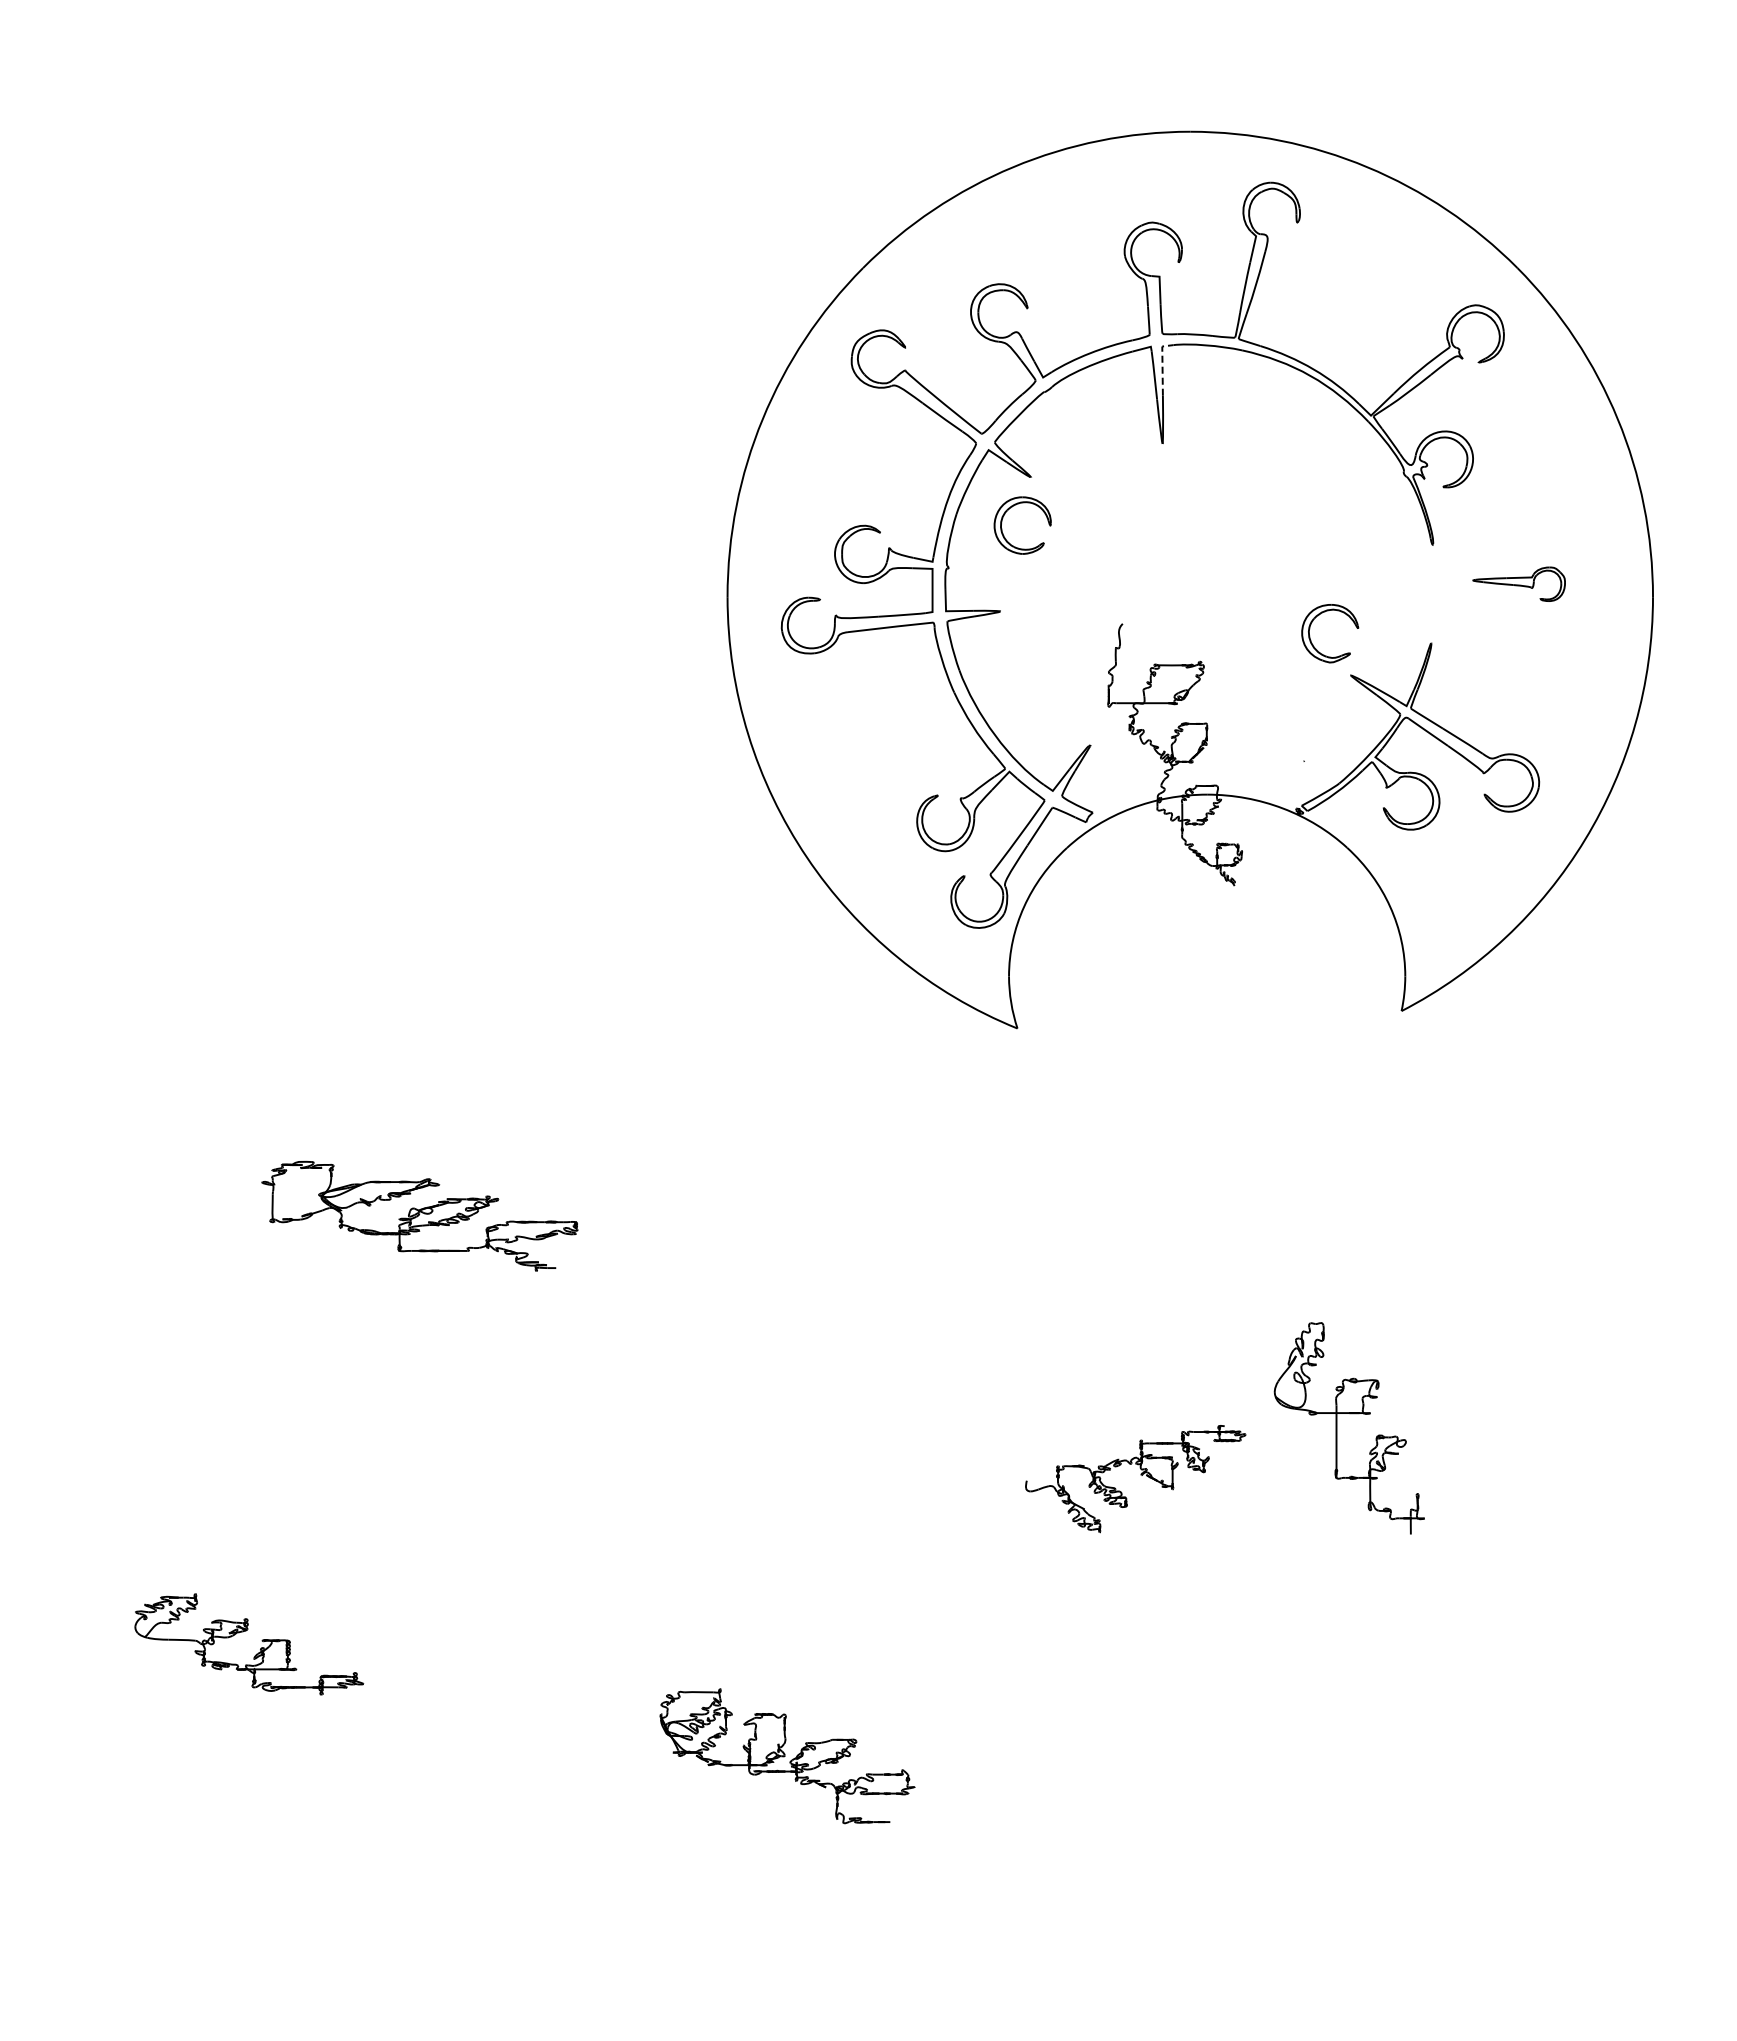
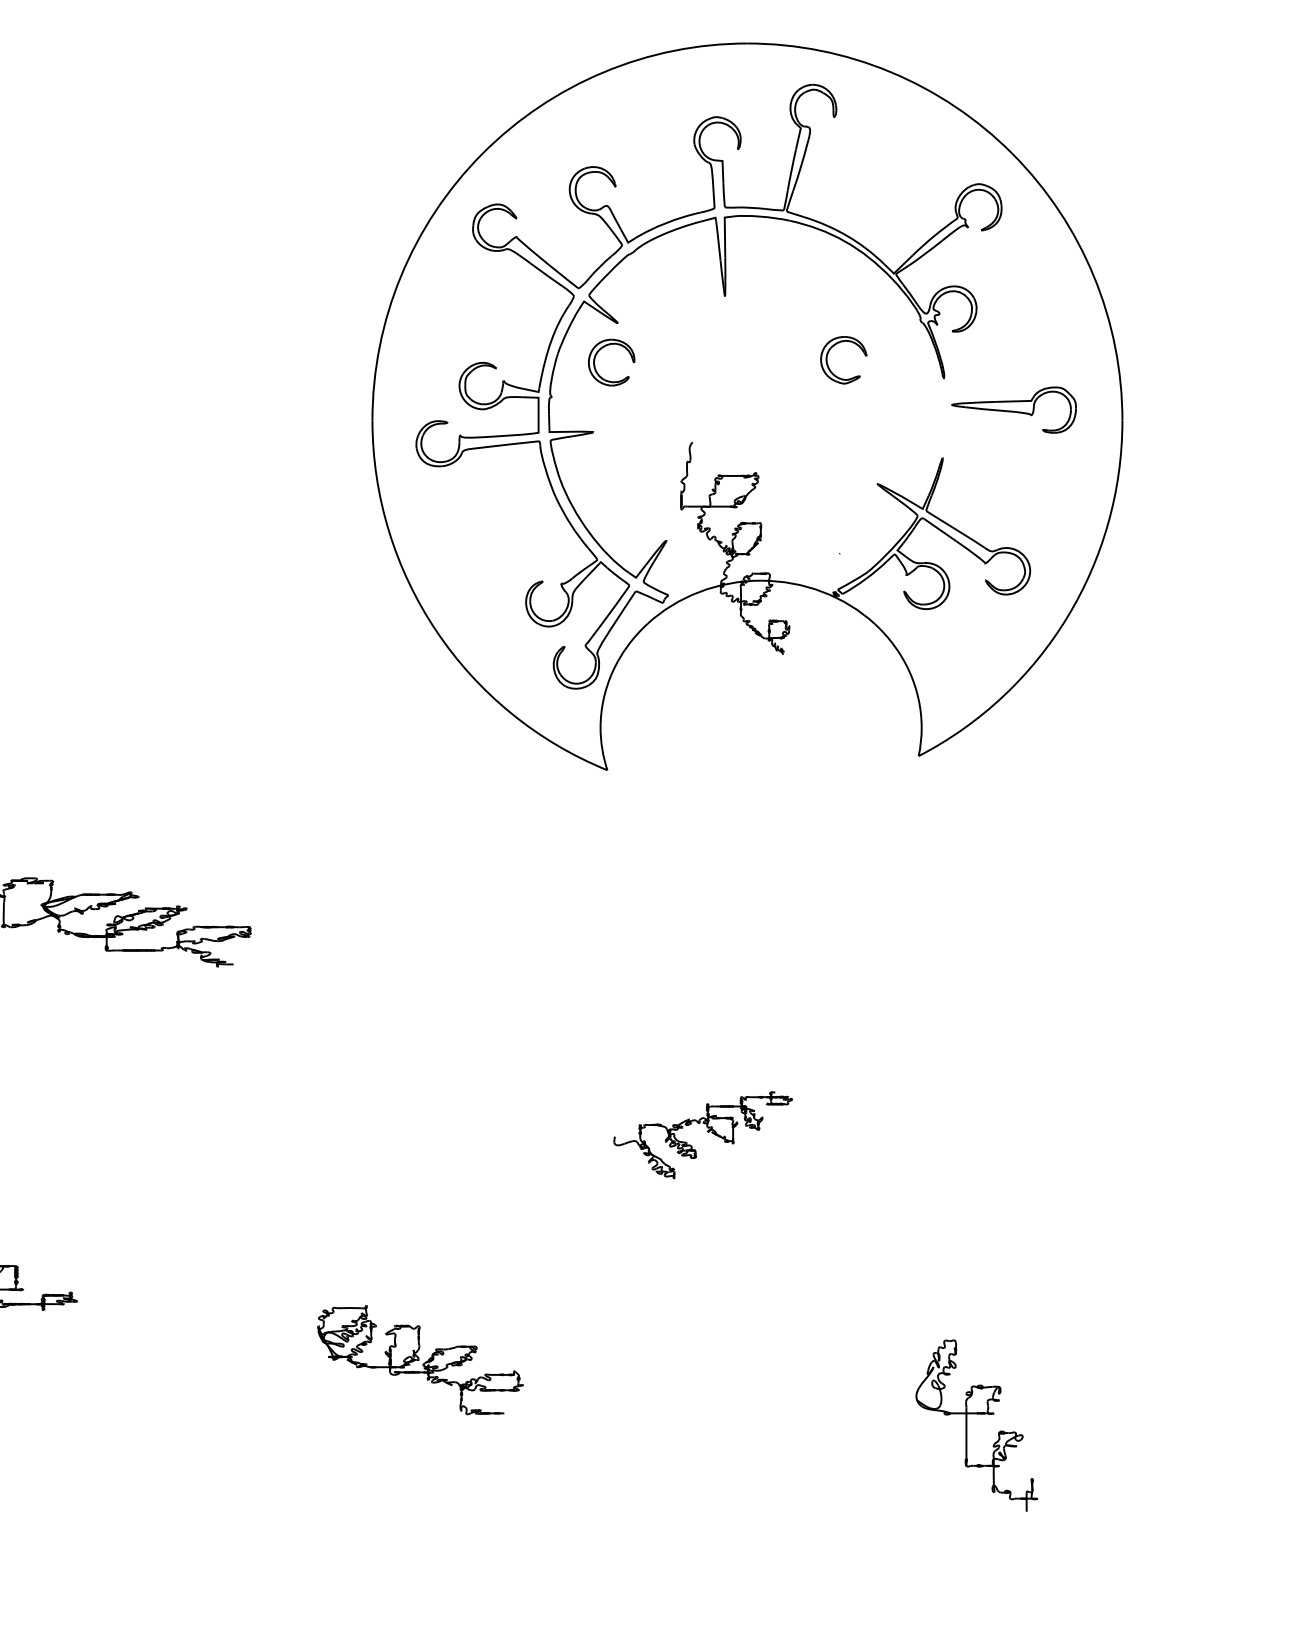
line: (1162, 364) -> (724, 232), dashed -> solid
part: (1518, 584) -> (1013, 410), size x1.67
part: (1310, 636) -> (827, 362), moved
part: (1337, 1428) -> (967, 1425), moved

